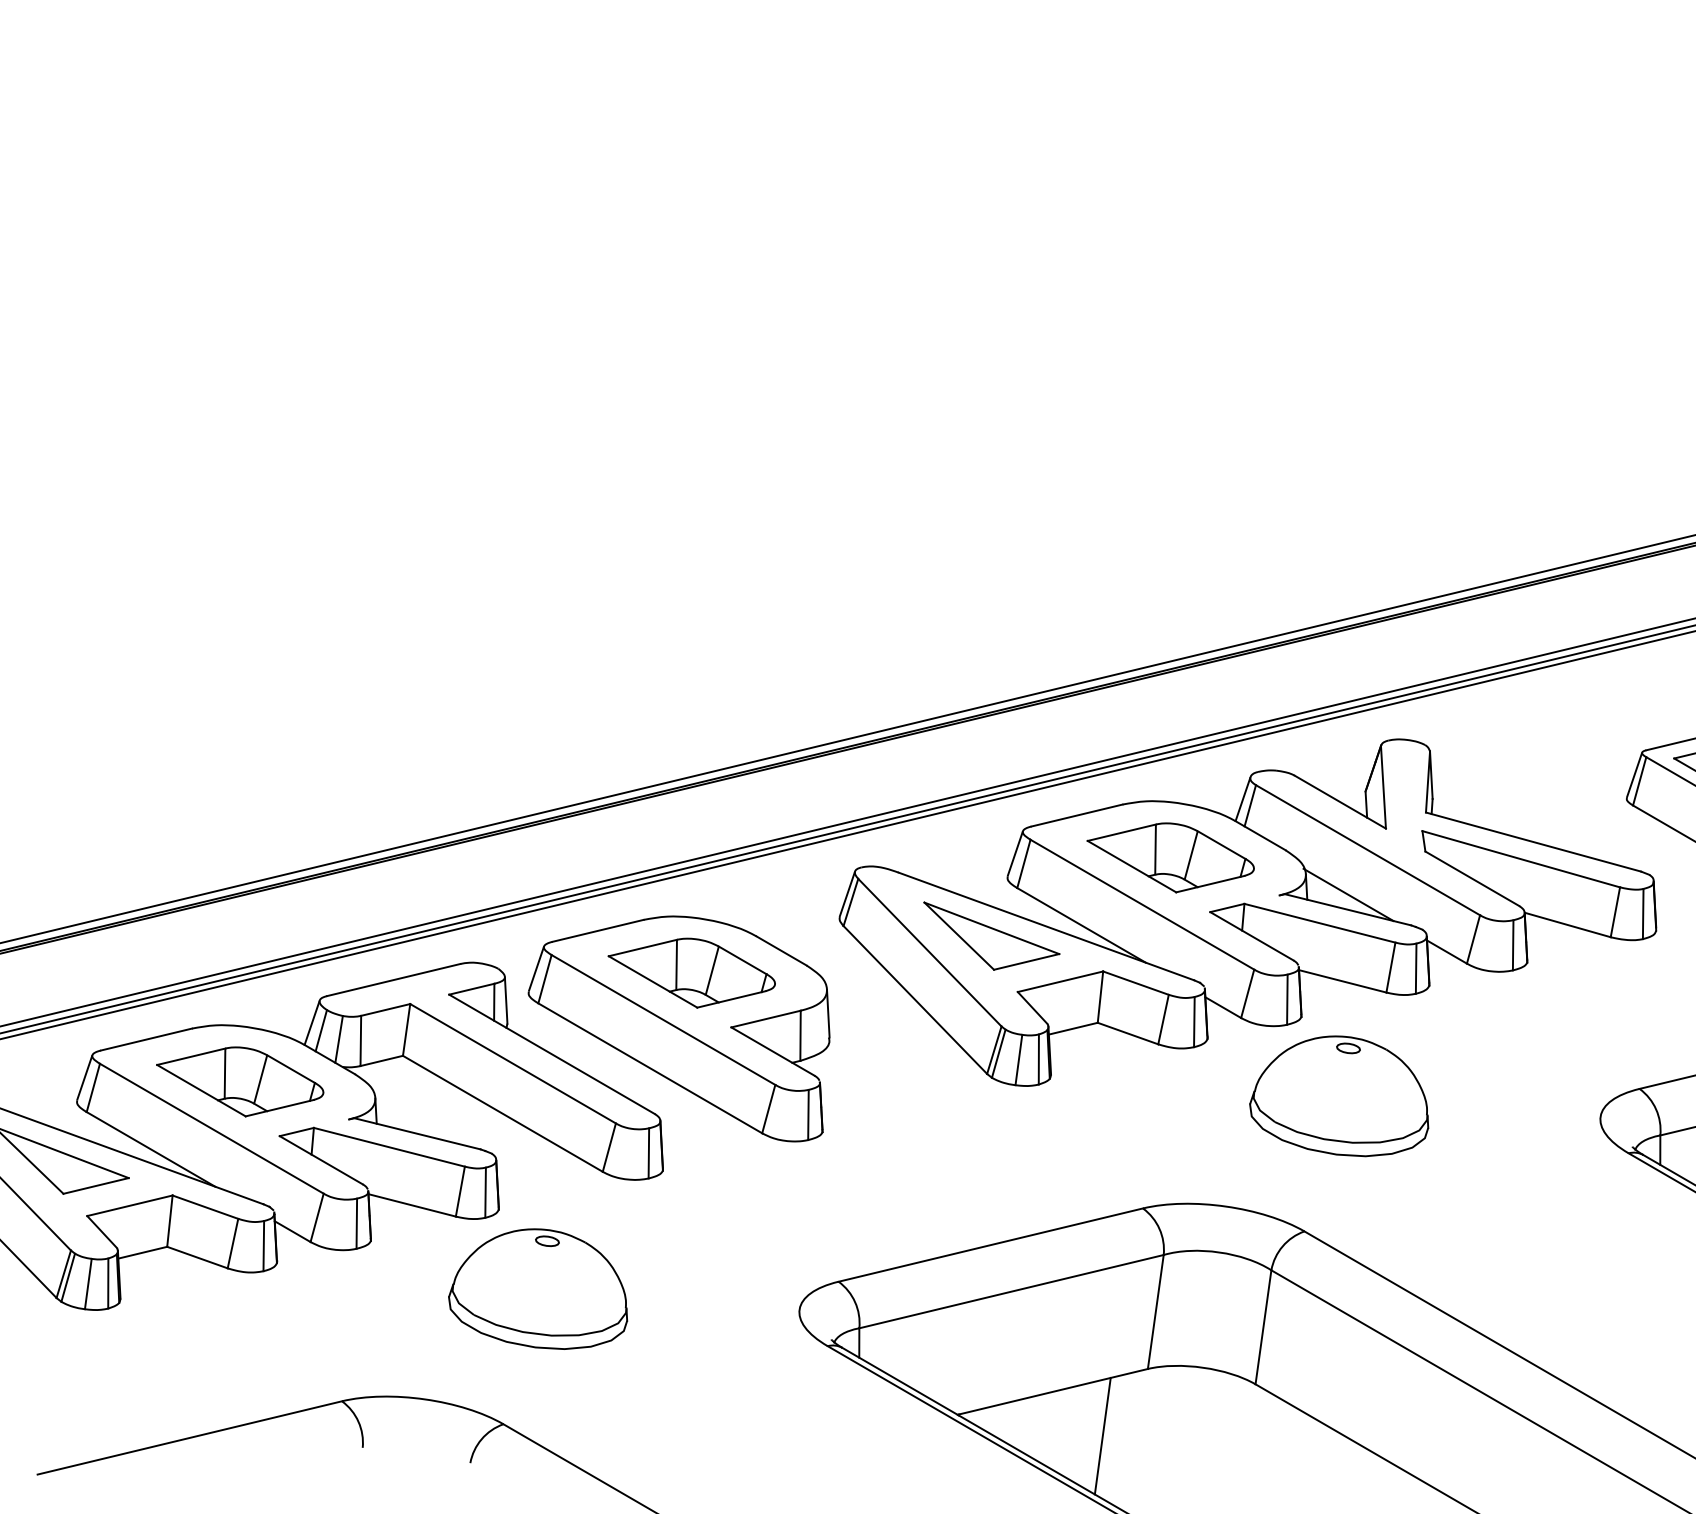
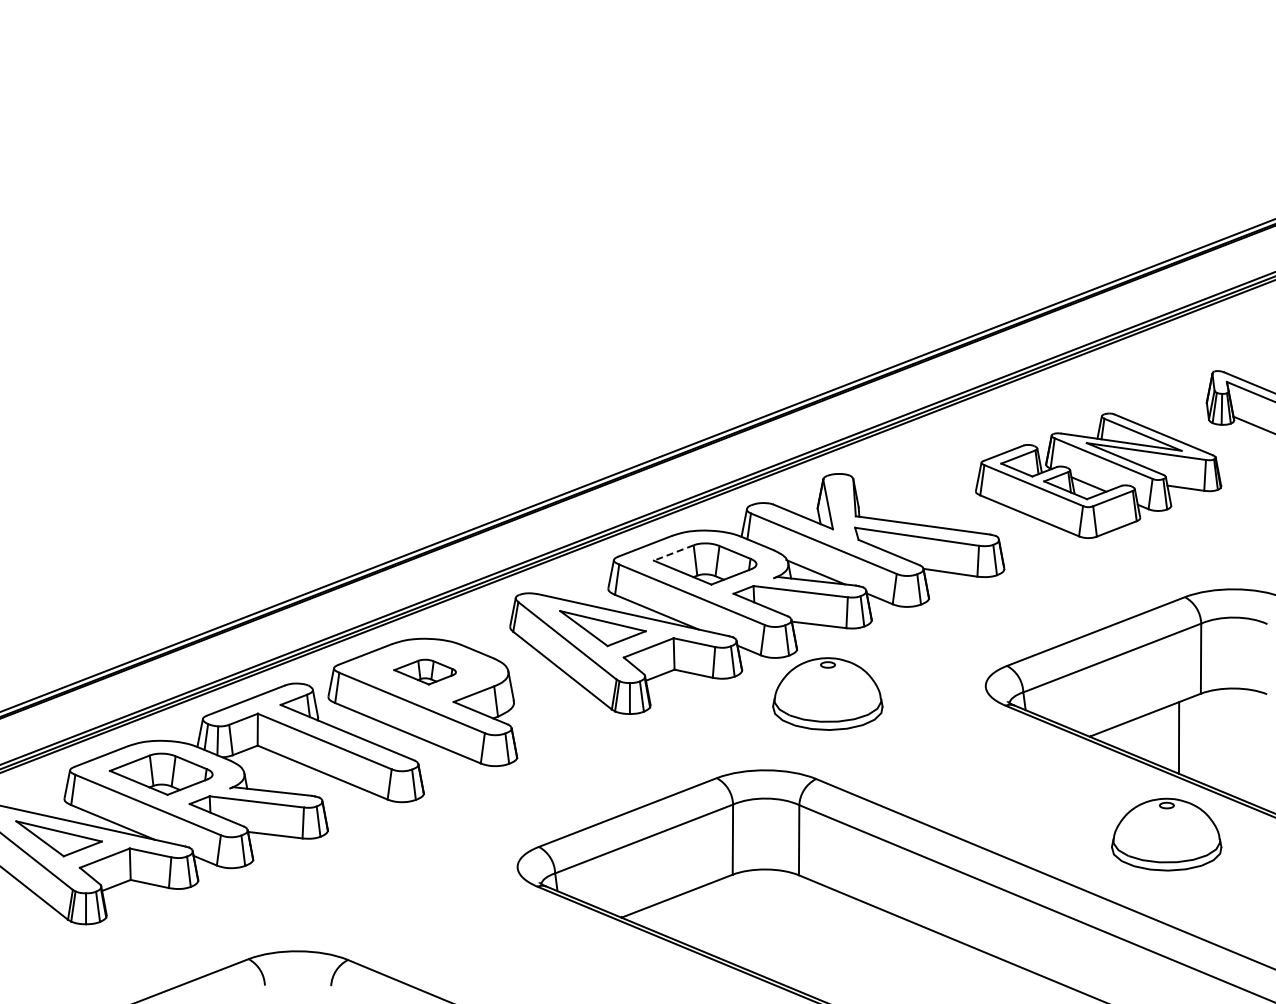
line: (1121, 833) -> (673, 553), solid -> dashed
part: (690, 971) -> (424, 671), size x0.6
part: (540, 1287) -> (359, 874), removed
line: (1102, 1435) -> (710, 918), removed

